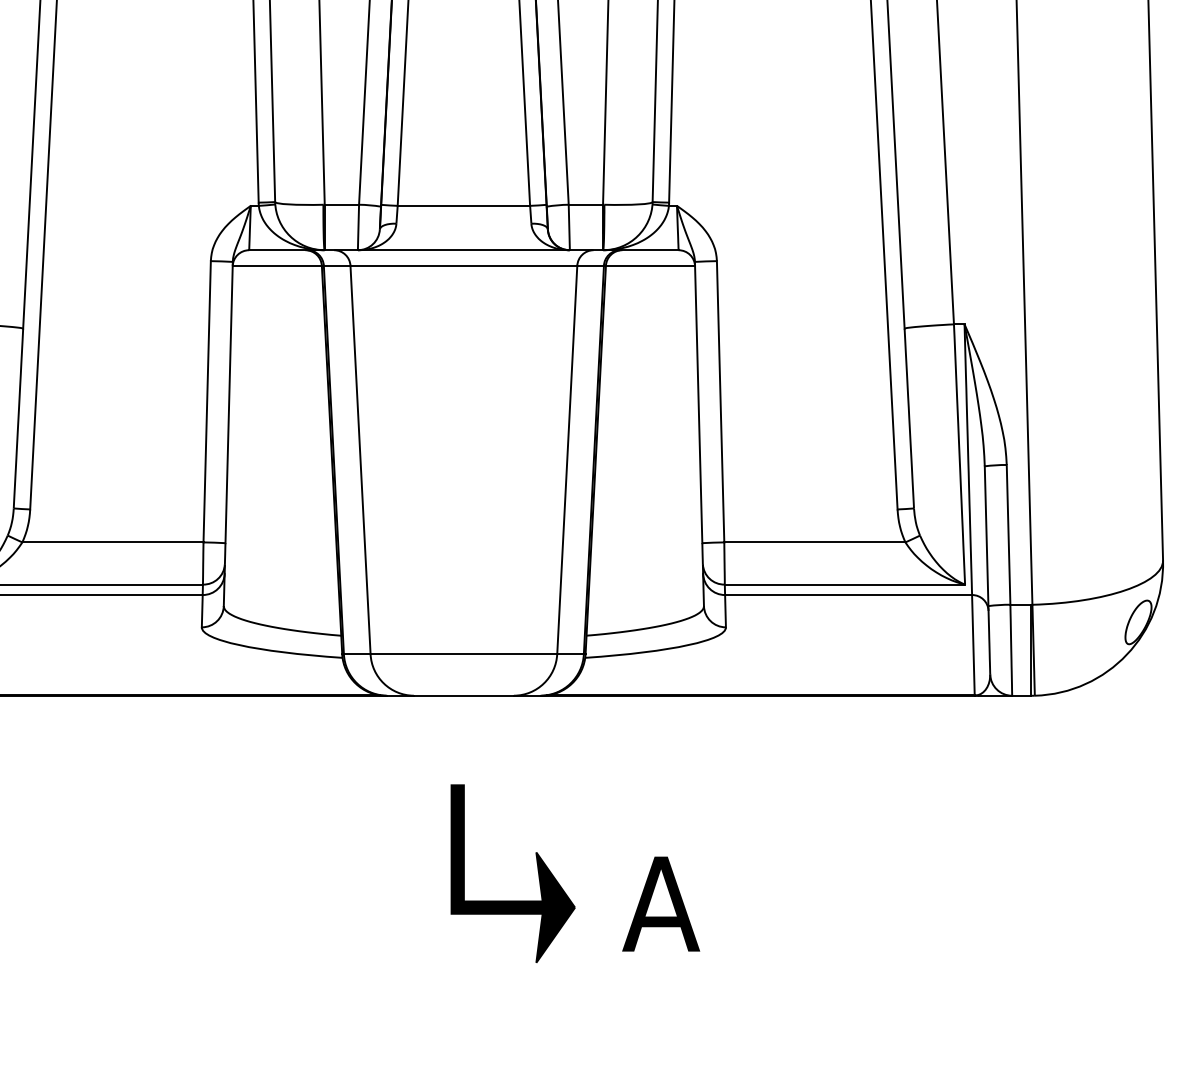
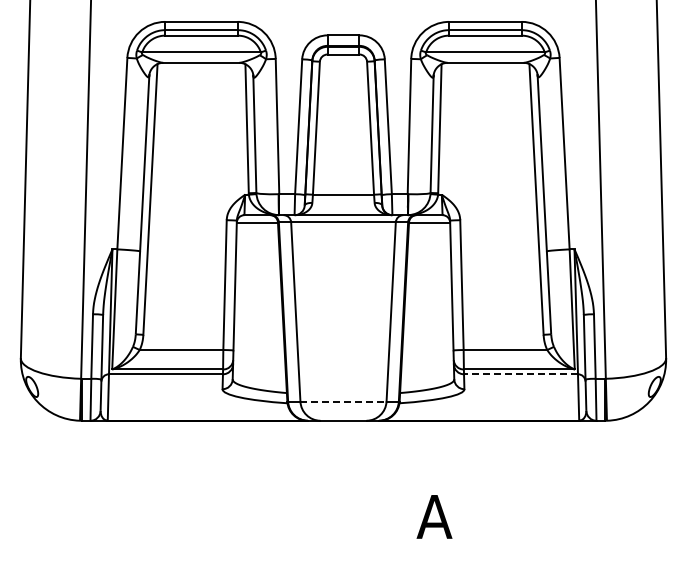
line: (849, 595) -> (521, 374), solid -> dashed
line: (466, 653) -> (344, 401), solid -> dashed
part: (535, 866) -> (376, 499), removed

